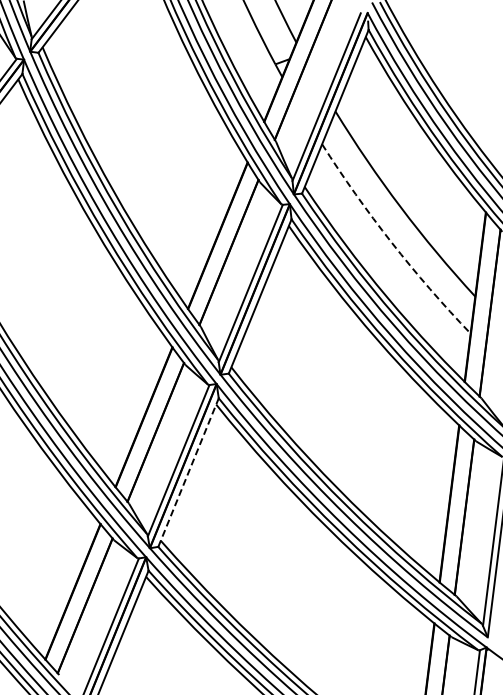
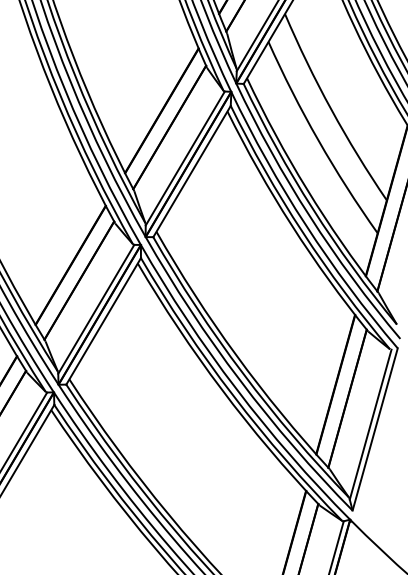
arc: (391, 242) -> (318, 140), dashed -> solid
line: (188, 472) -> (103, 321), dashed -> solid

